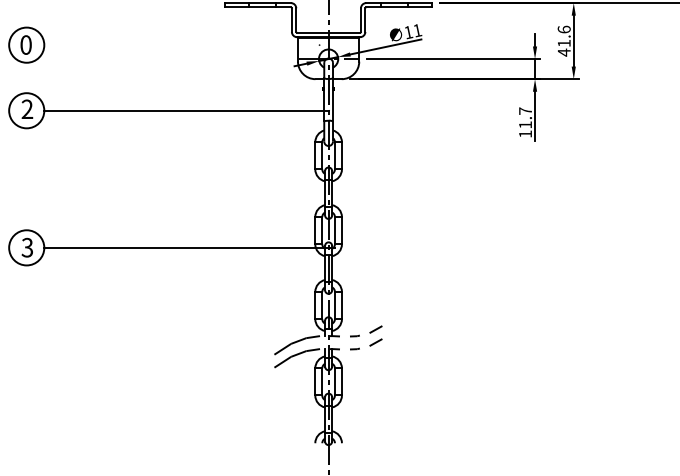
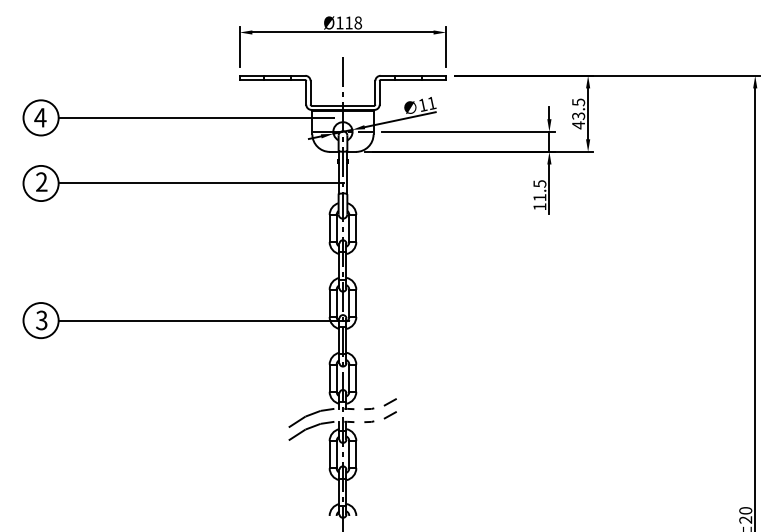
text: (564, 35) -> (578, 108), 41.6 -> 43.5
text: (26, 44) -> (40, 117), 0 -> 4
line: (181, 44) -> (195, 117), added
text: (525, 110) -> (539, 183), 11.7 -> 11.5

